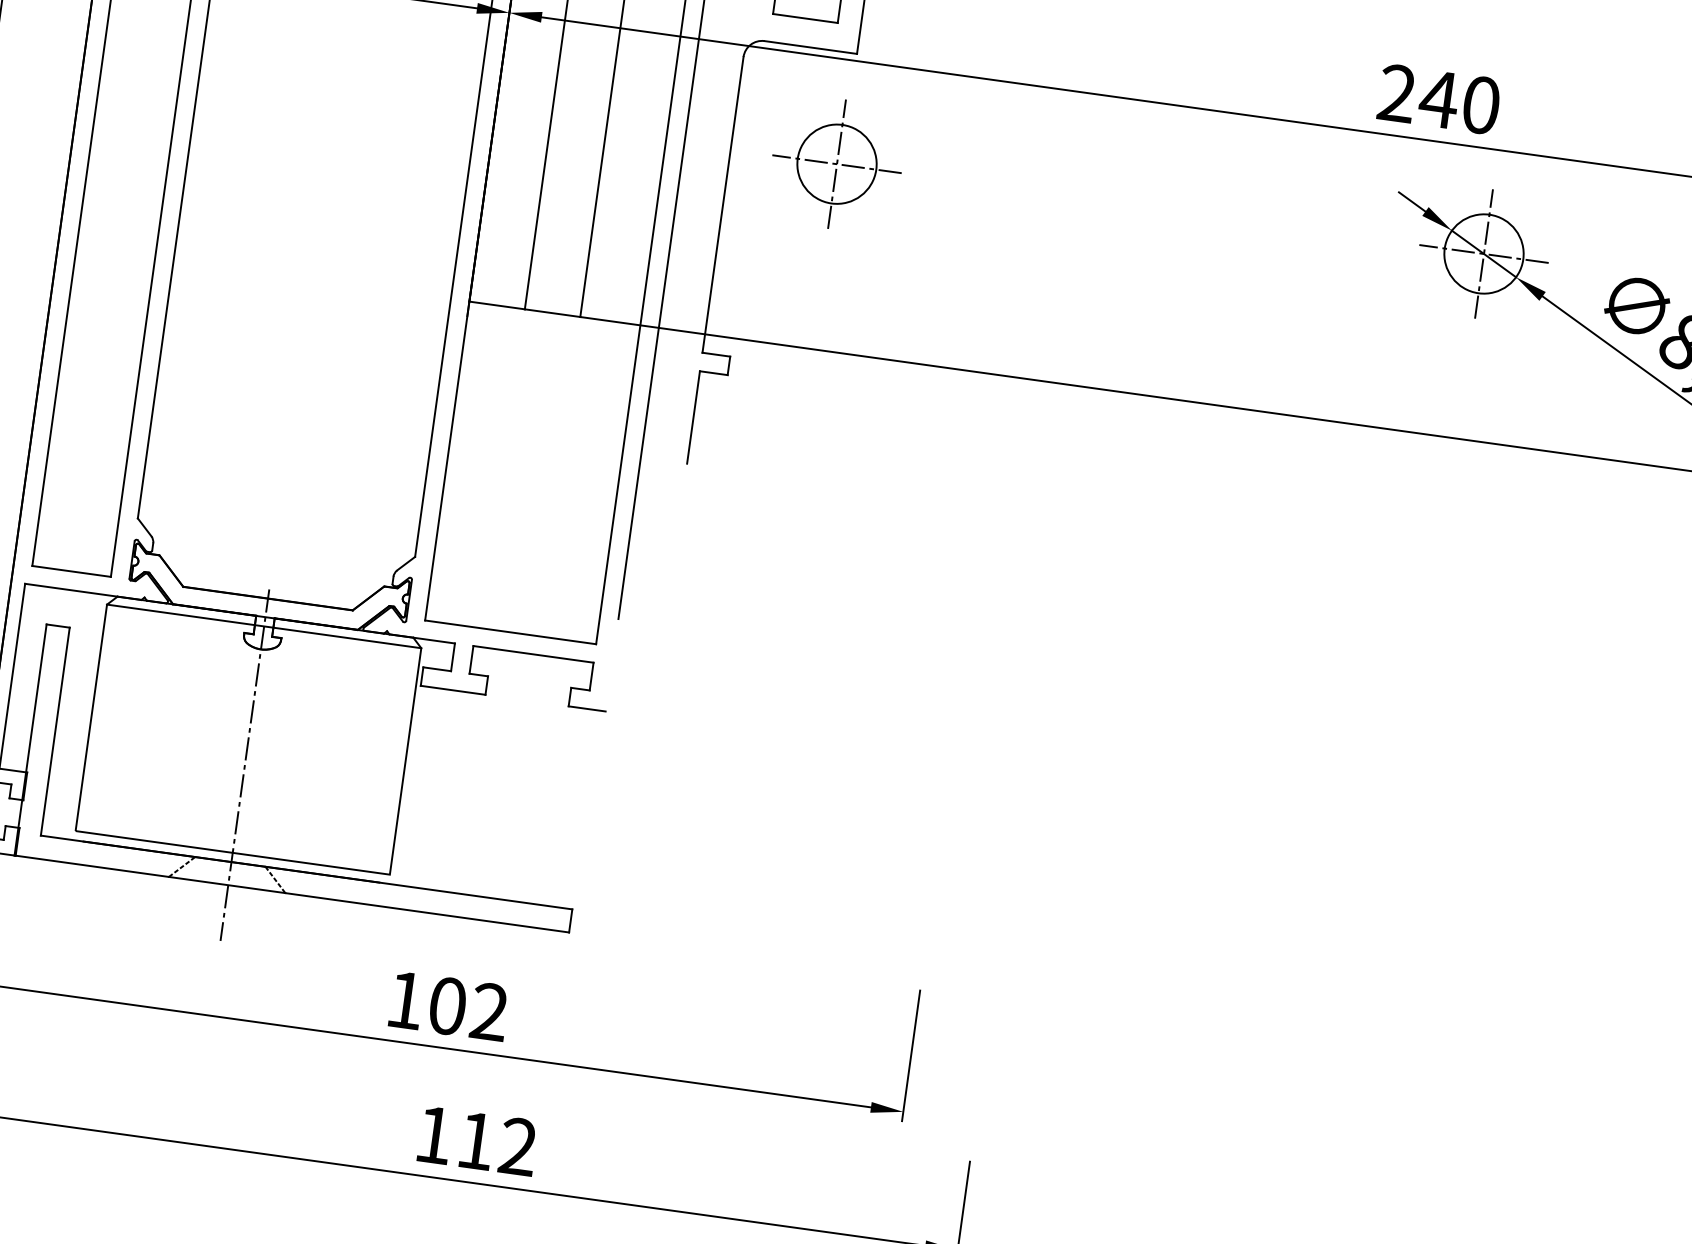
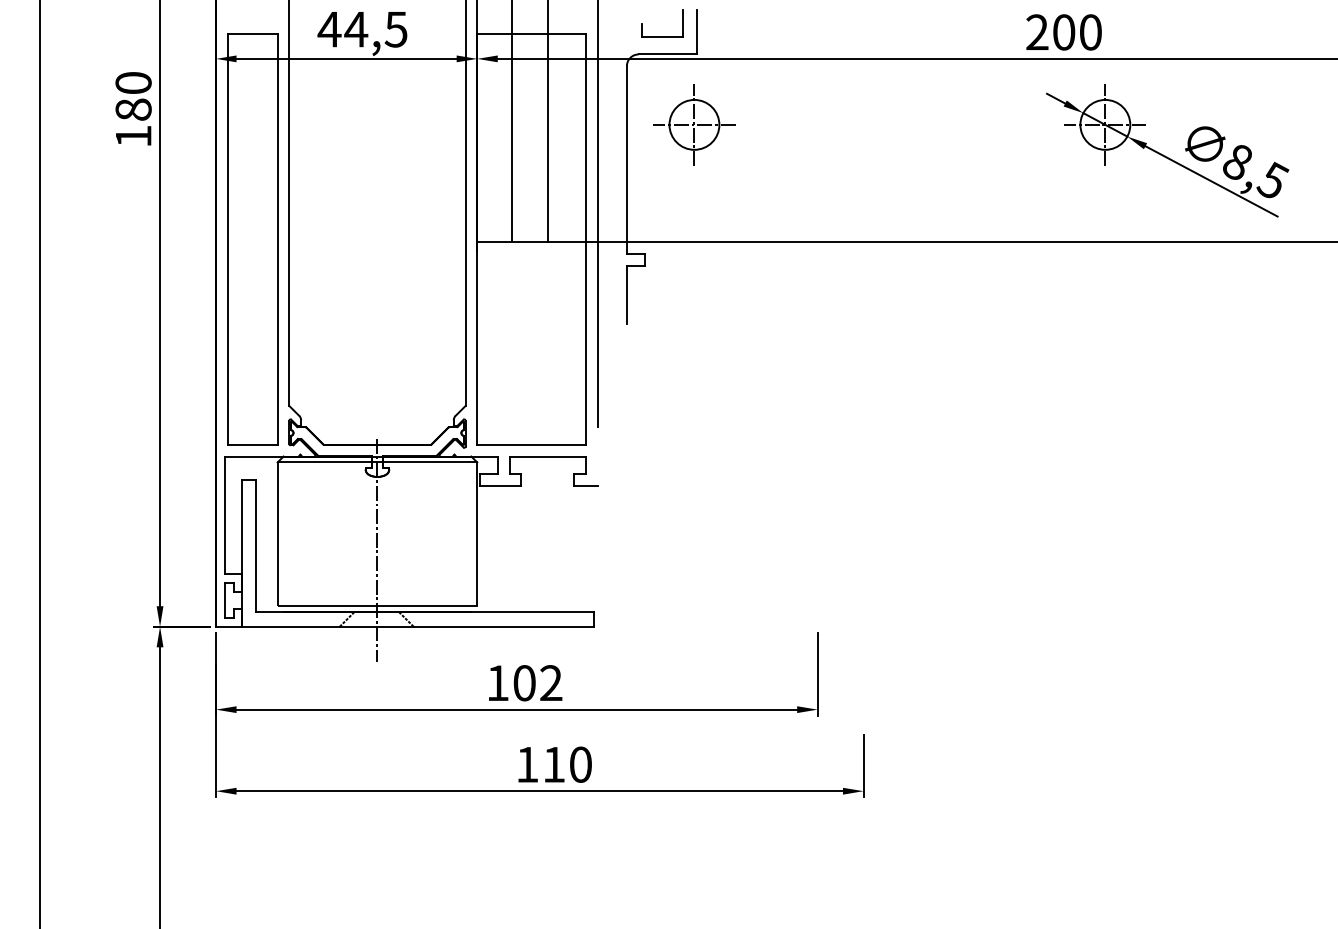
text: (1438, 99) -> (1063, 32), 240 -> 200
text: (517, 1146) -> (580, 764), 112 -> 110

